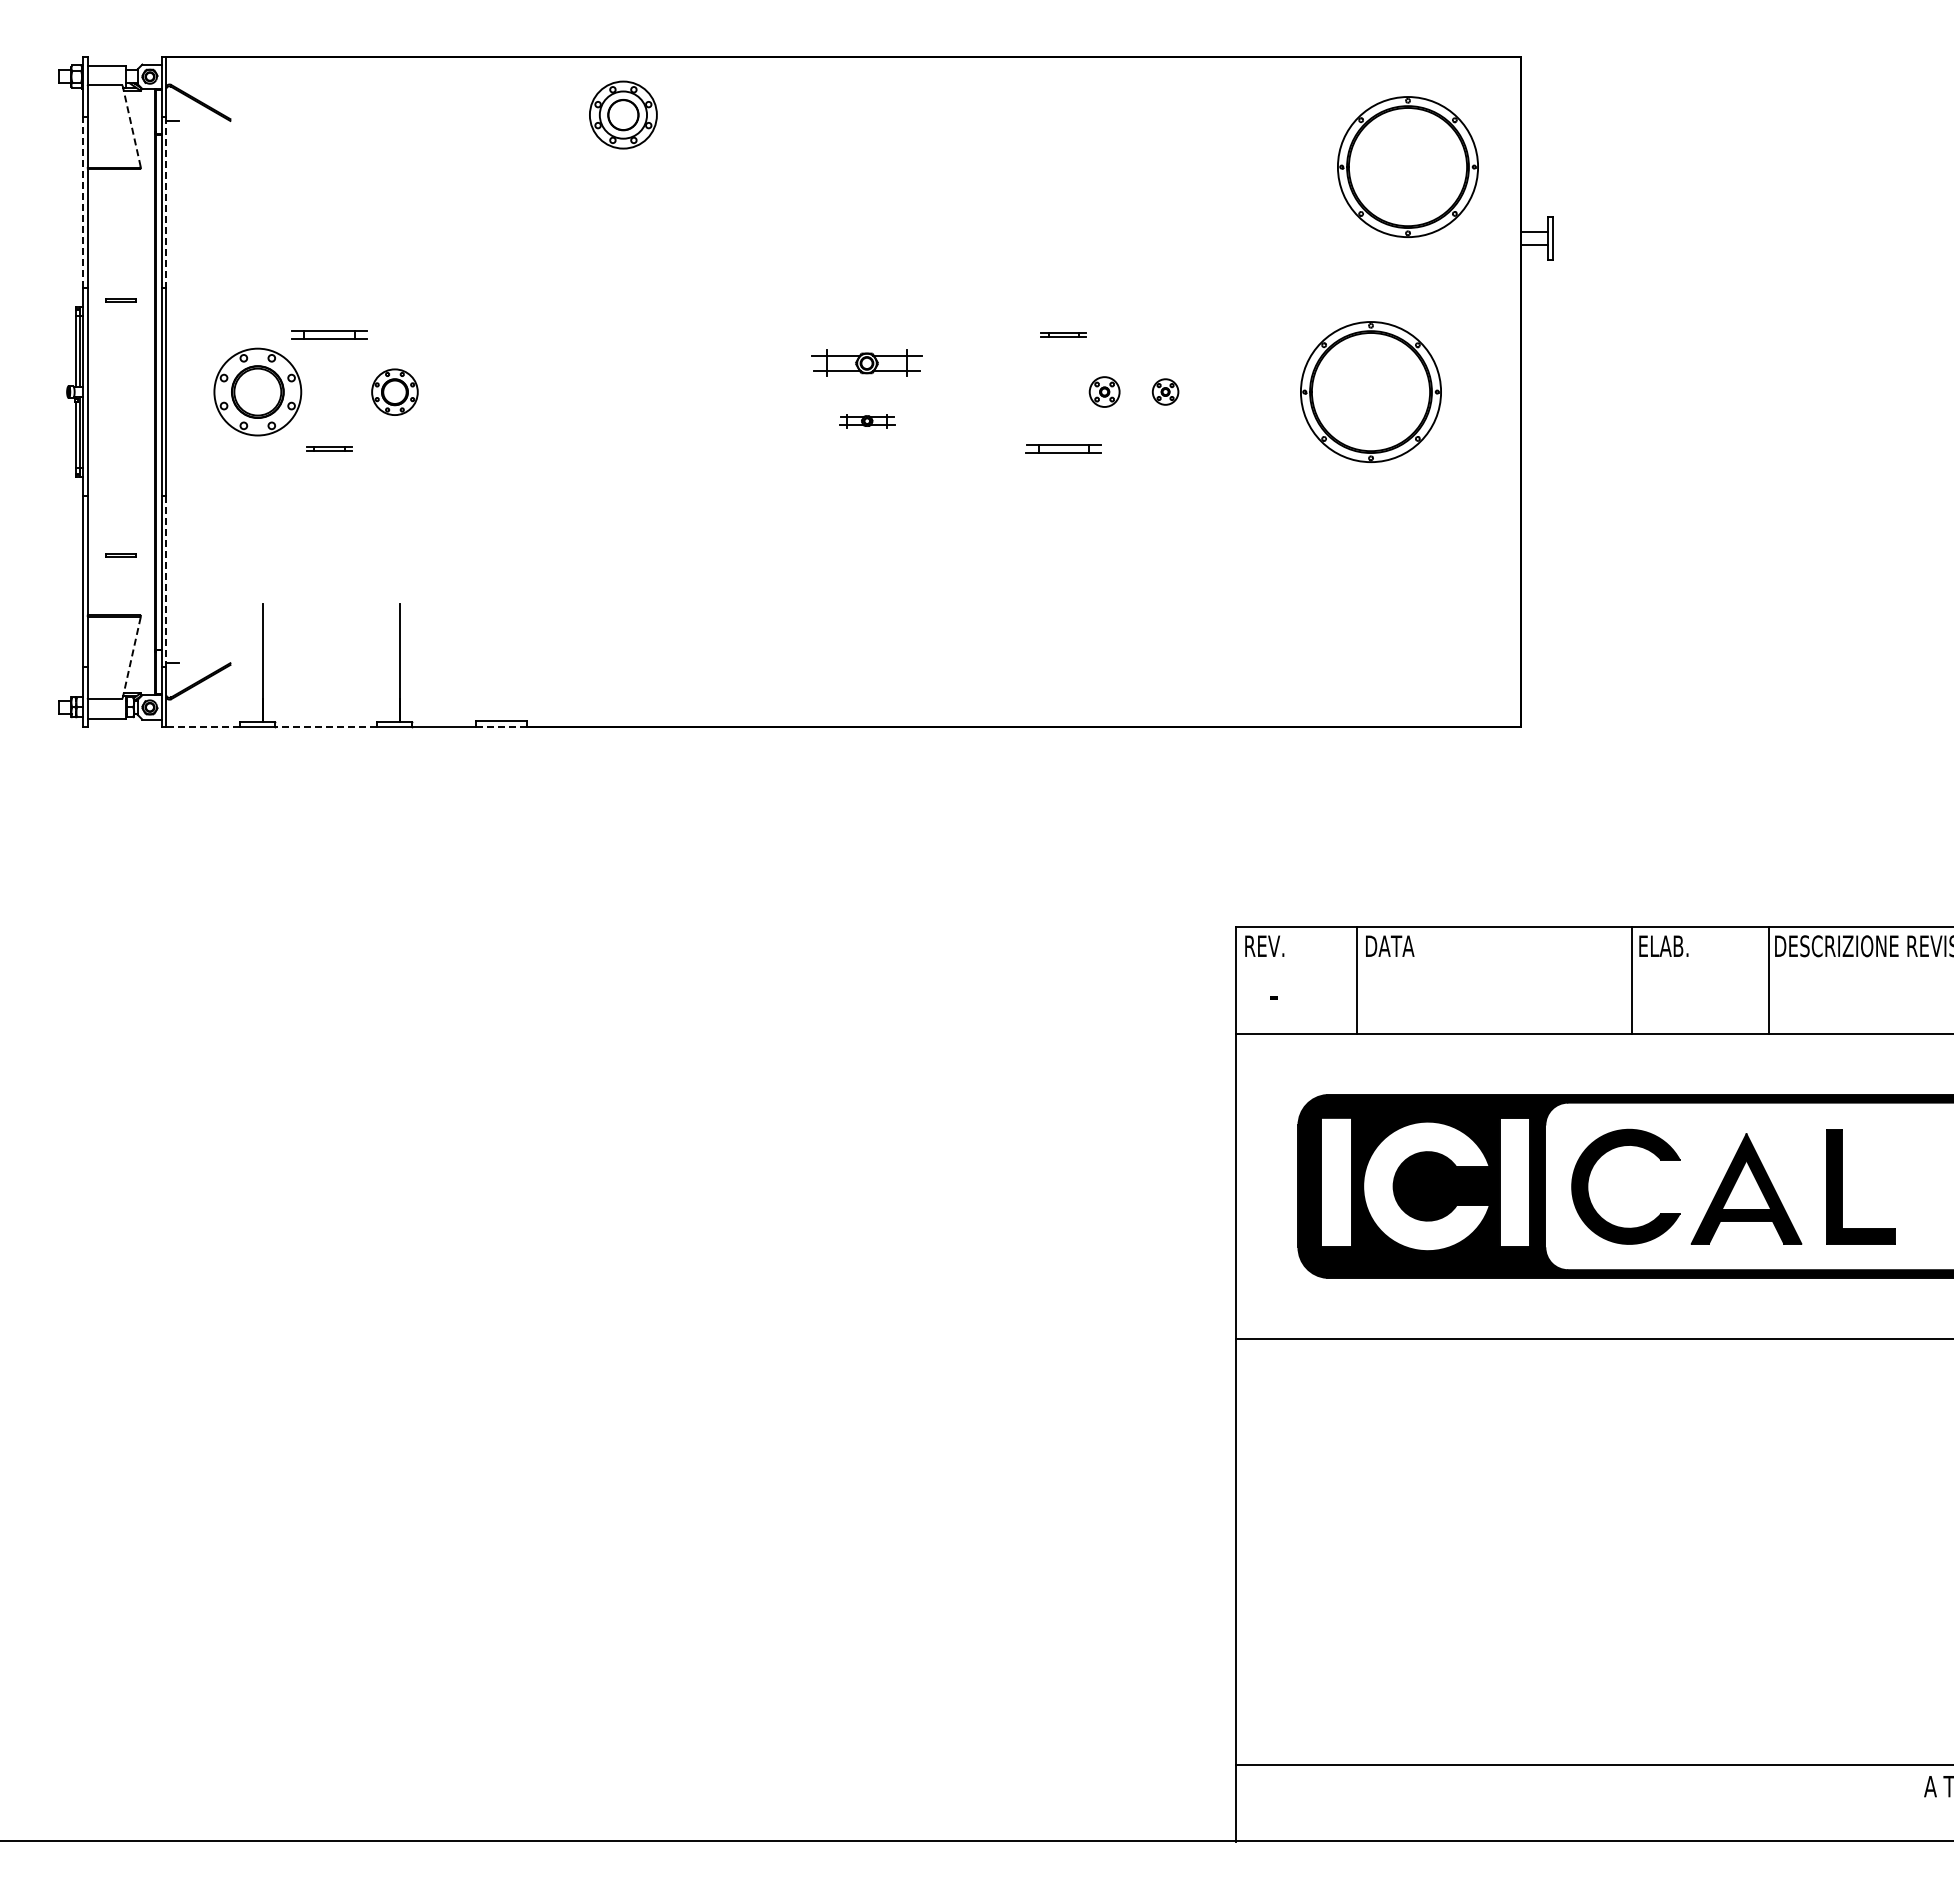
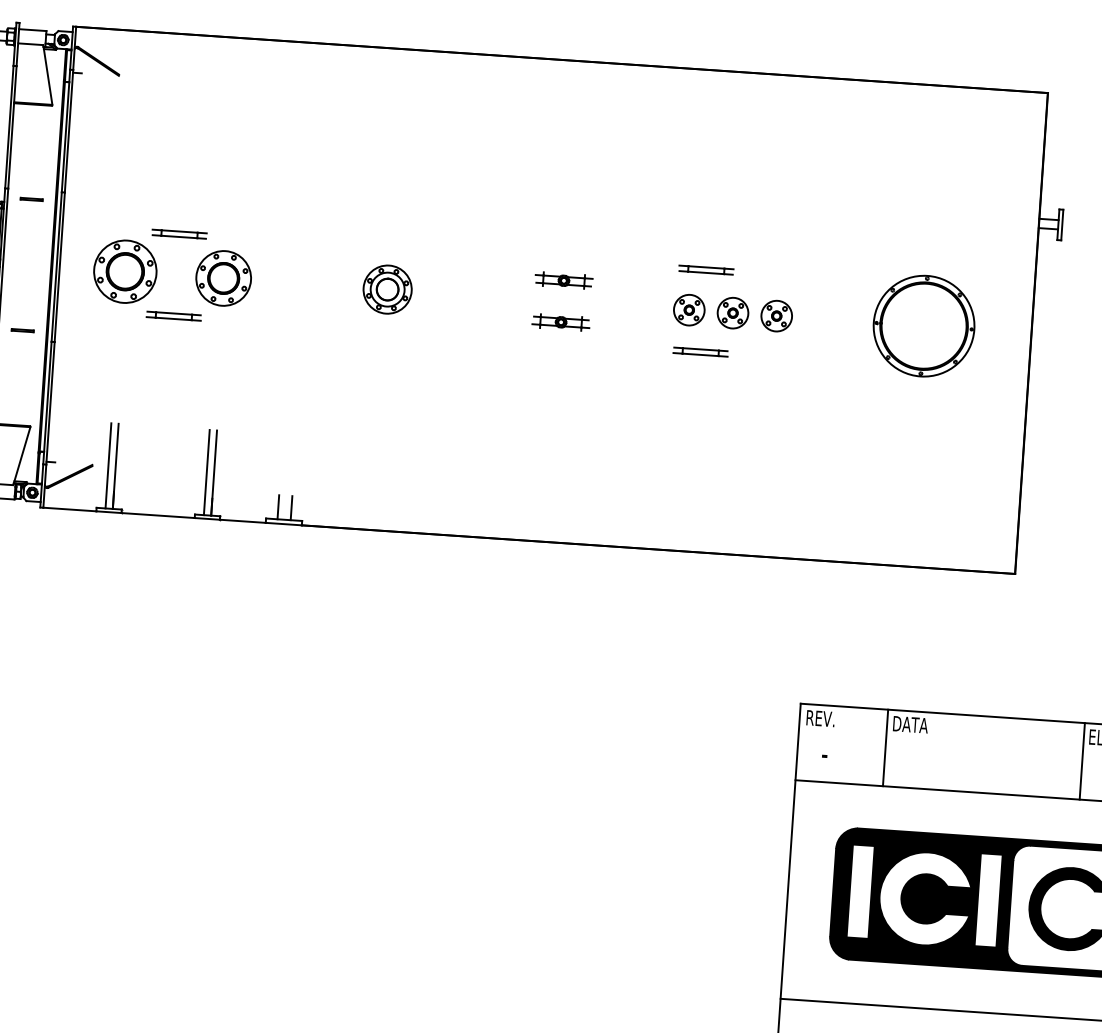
part: (623, 114) -> (387, 289), moved
line: (131, 125) -> (47, 74), dashed -> solid
part: (1407, 166) -> (961, 166), removed
line: (83, 202) -> (9, 127), dashed -> solid
line: (166, 203) -> (69, 131), dashed -> solid
part: (1063, 334) -> (706, 269), size x1.67
part: (867, 362) -> (564, 280), size x0.71
part: (1043, 391) -> (689, 309), added
part: (1104, 391) -> (732, 312), size x1.43
part: (1165, 391) -> (776, 315), size x1.67
part: (394, 392) -> (223, 278), size x1.67
part: (867, 421) -> (561, 322), size x1.43
part: (329, 448) -> (174, 315), size x1.67
line: (120, 554) -> (22, 329), moved
line: (166, 582) -> (50, 403), dashed -> solid
line: (131, 658) -> (21, 456), dashed -> solid
line: (252, 662) -> (108, 465), added
line: (389, 662) -> (206, 472), added
line: (492, 704) -> (278, 507), added
line: (510, 704) -> (291, 508), added
line: (203, 727) -> (69, 509), dashed -> solid
line: (325, 727) -> (157, 515), dashed -> solid
line: (502, 727) -> (284, 524), dashed -> solid

